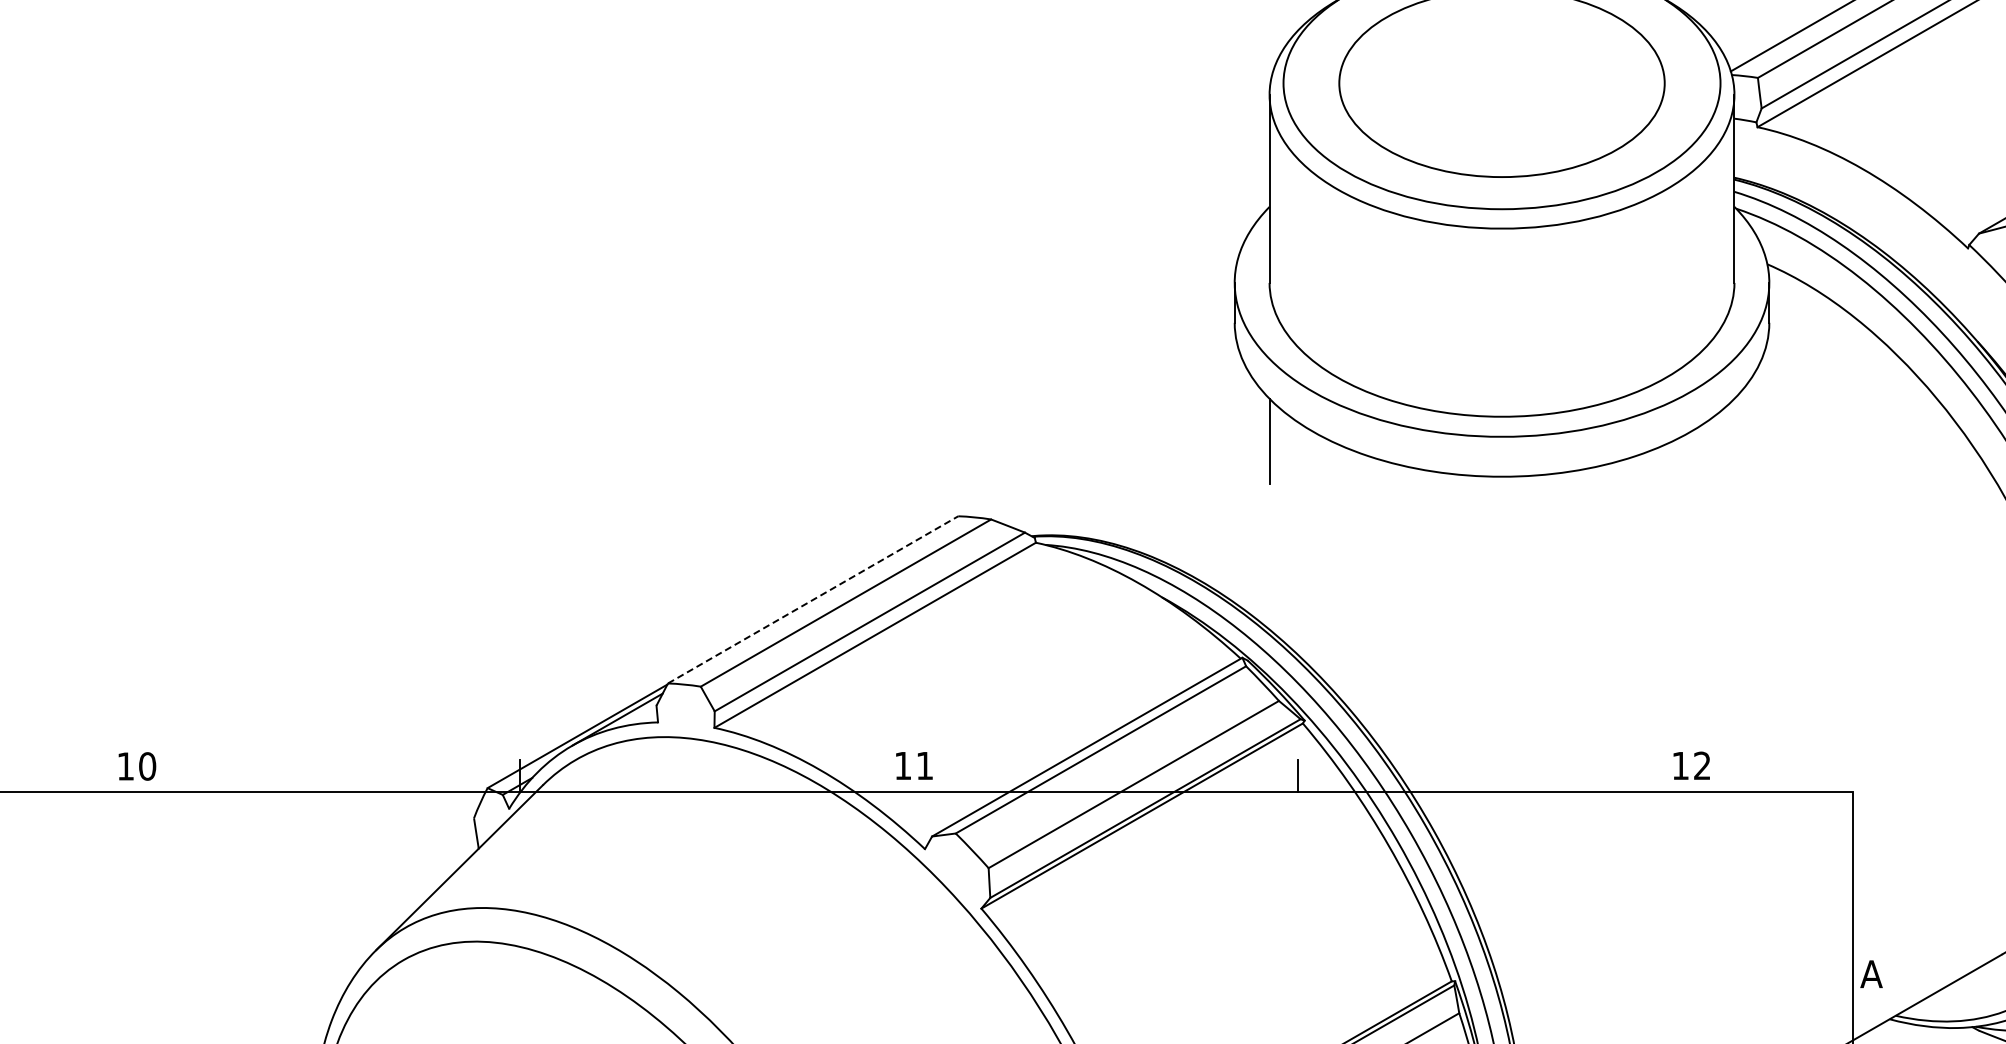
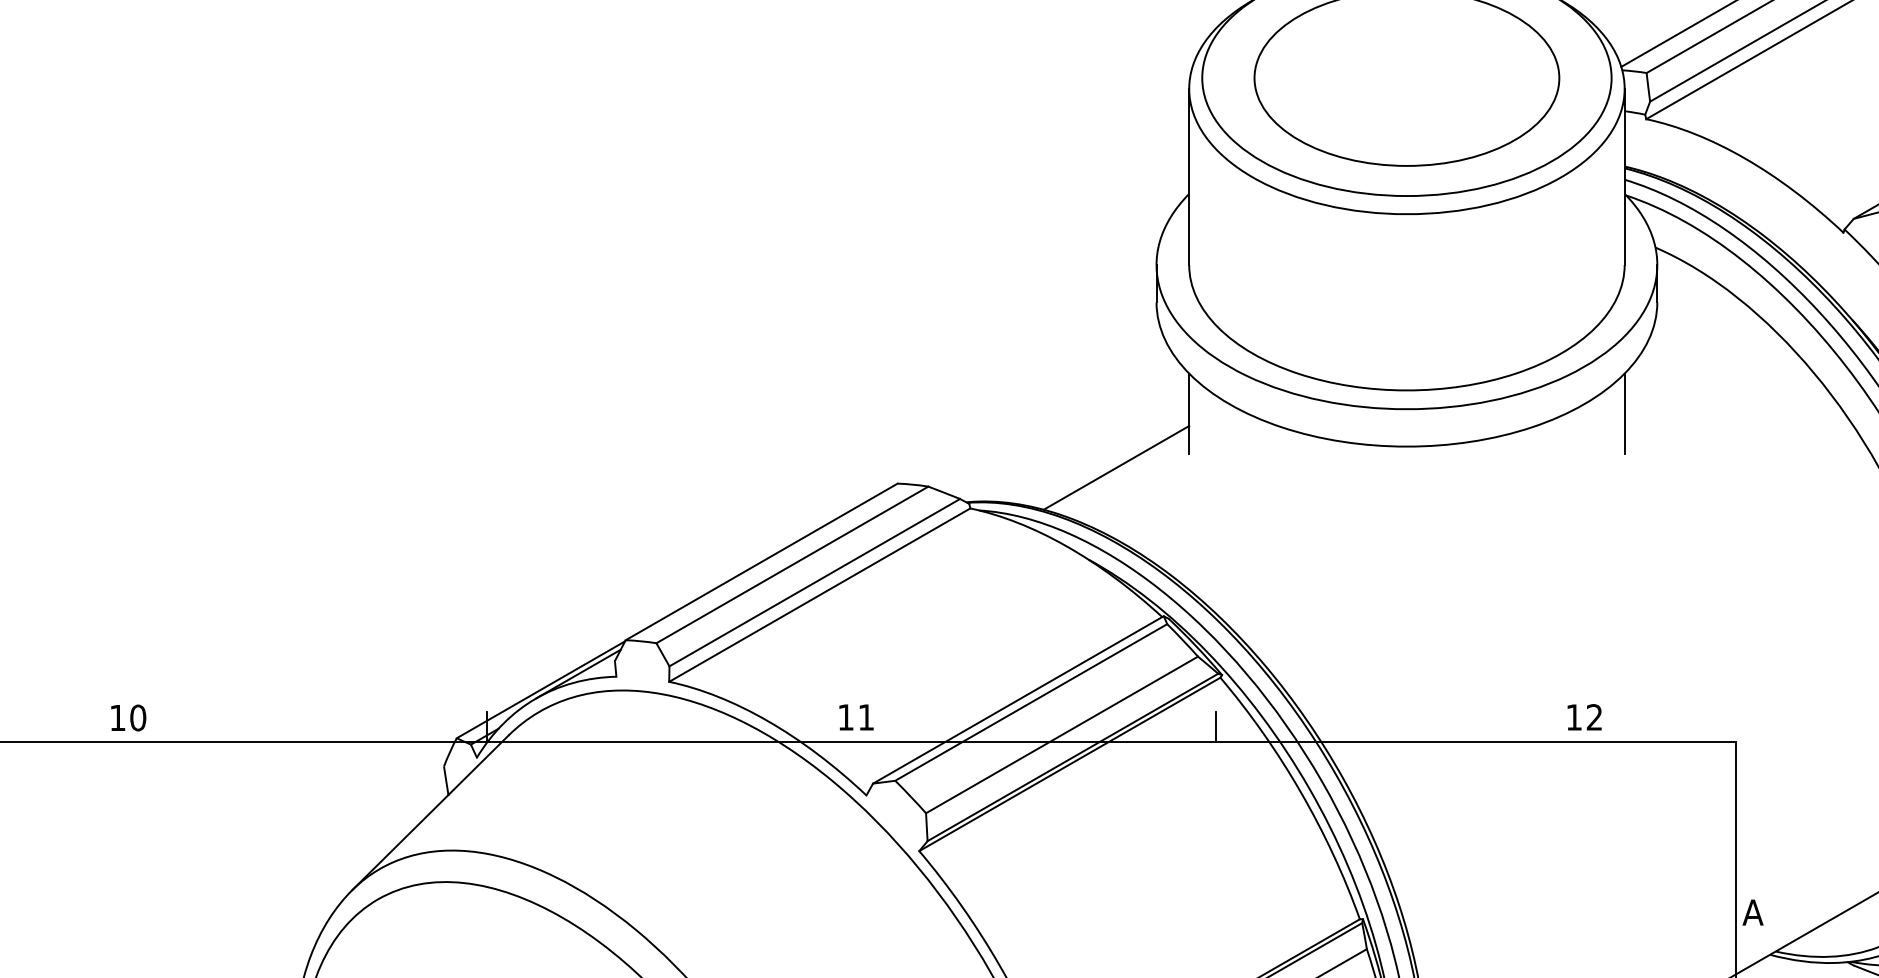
line: (1734, 441) -> (1624, 413), added
line: (1191, 499) -> (1116, 467), added
line: (813, 599) -> (761, 561), dashed -> solid

